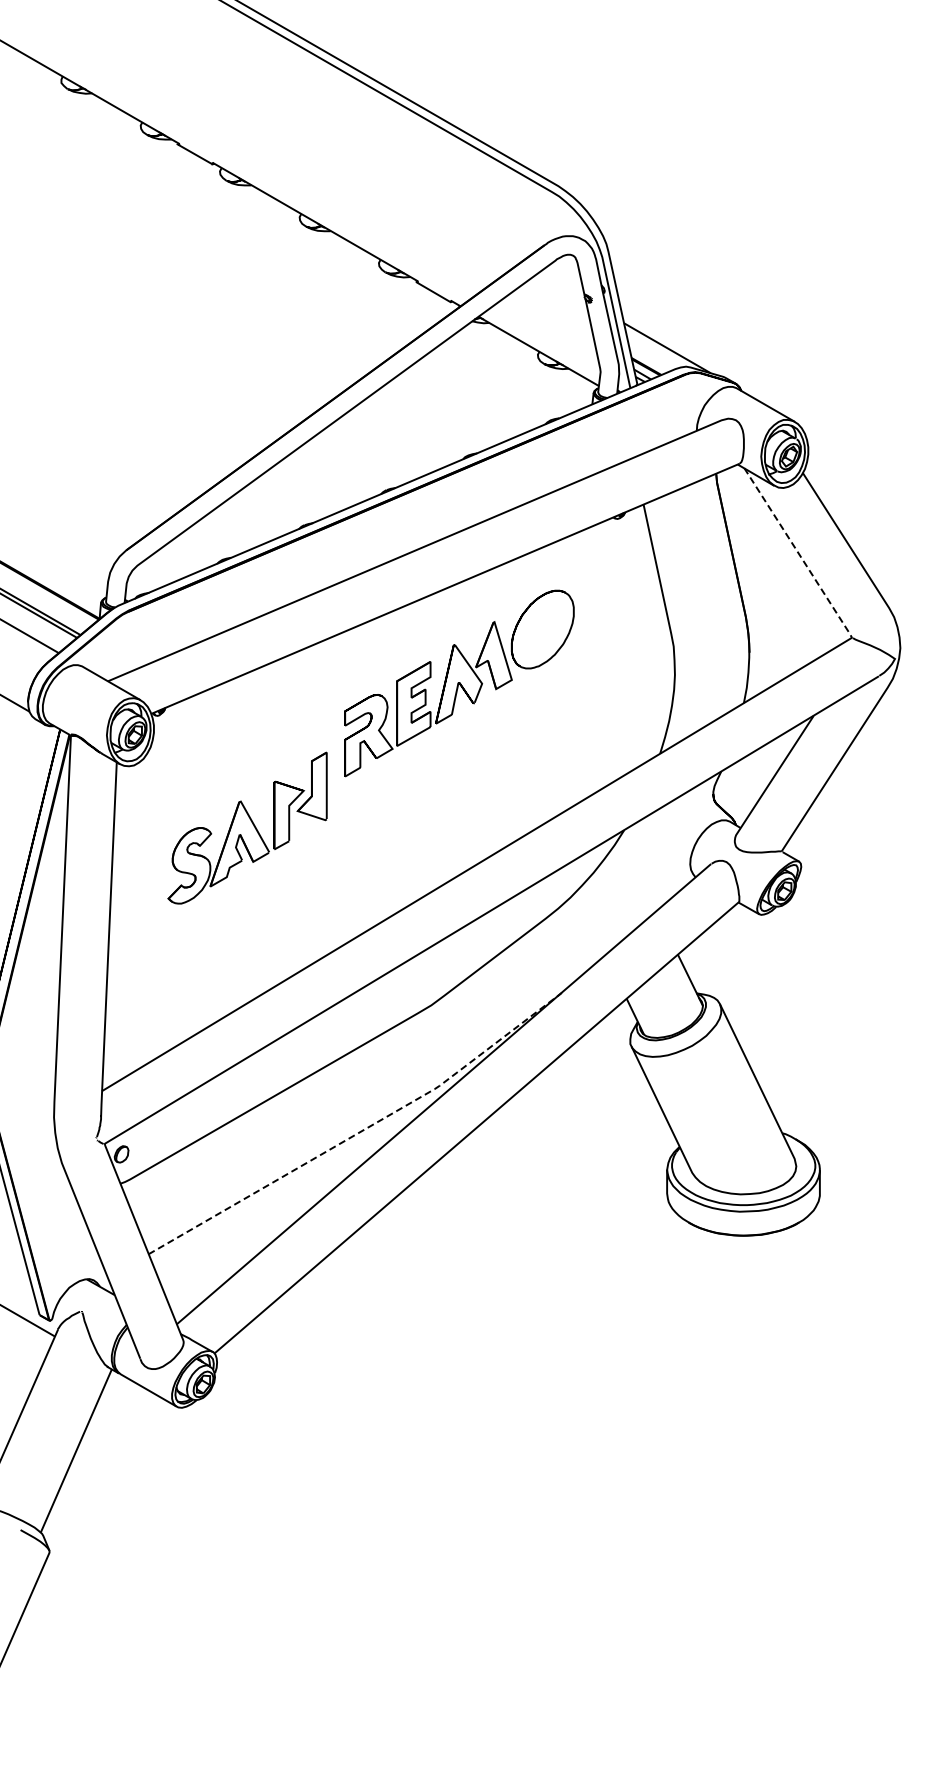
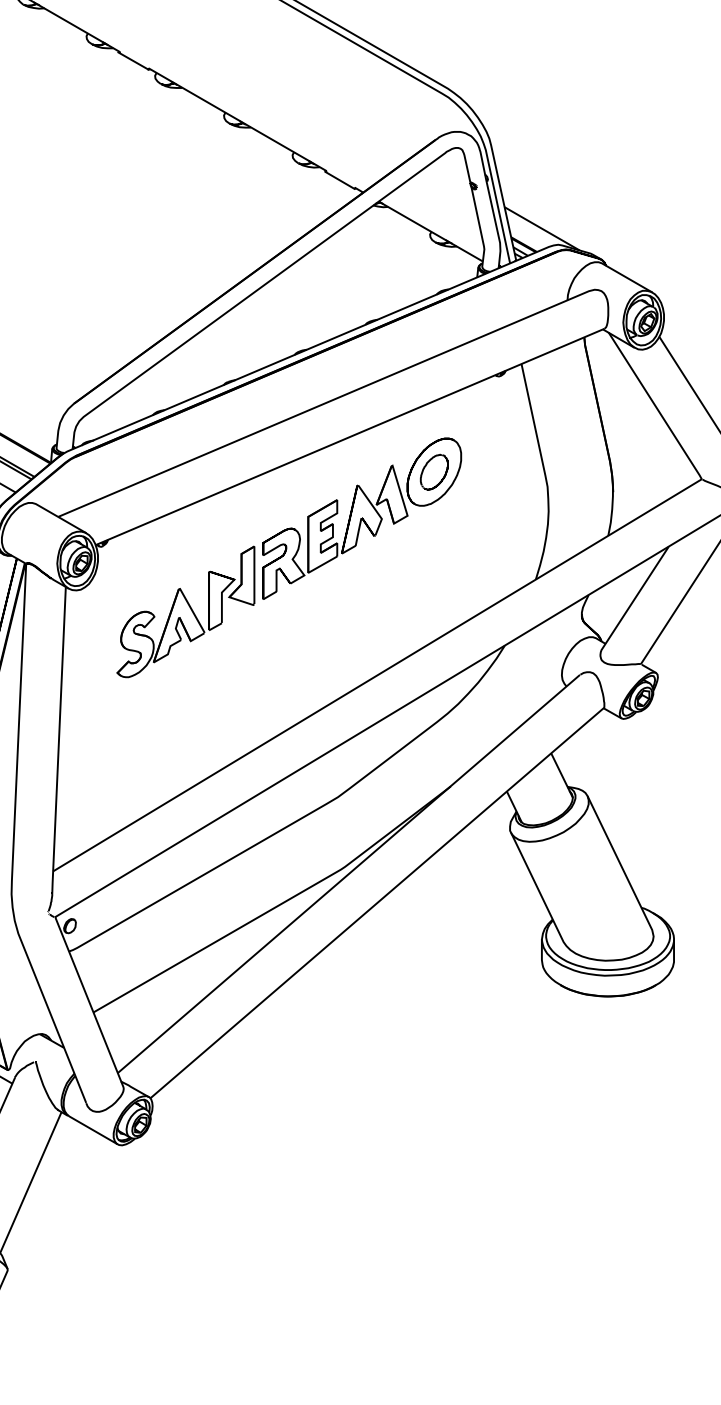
line: (799, 554) -> (656, 407), dashed -> solid
part: (542, 629) -> (434, 472), added
part: (247, 827) -> (185, 611), moved
line: (362, 1131) -> (278, 906), dashed -> solid

